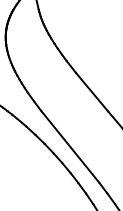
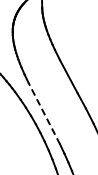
line: (70, 146) -> (44, 113), solid -> dashed

